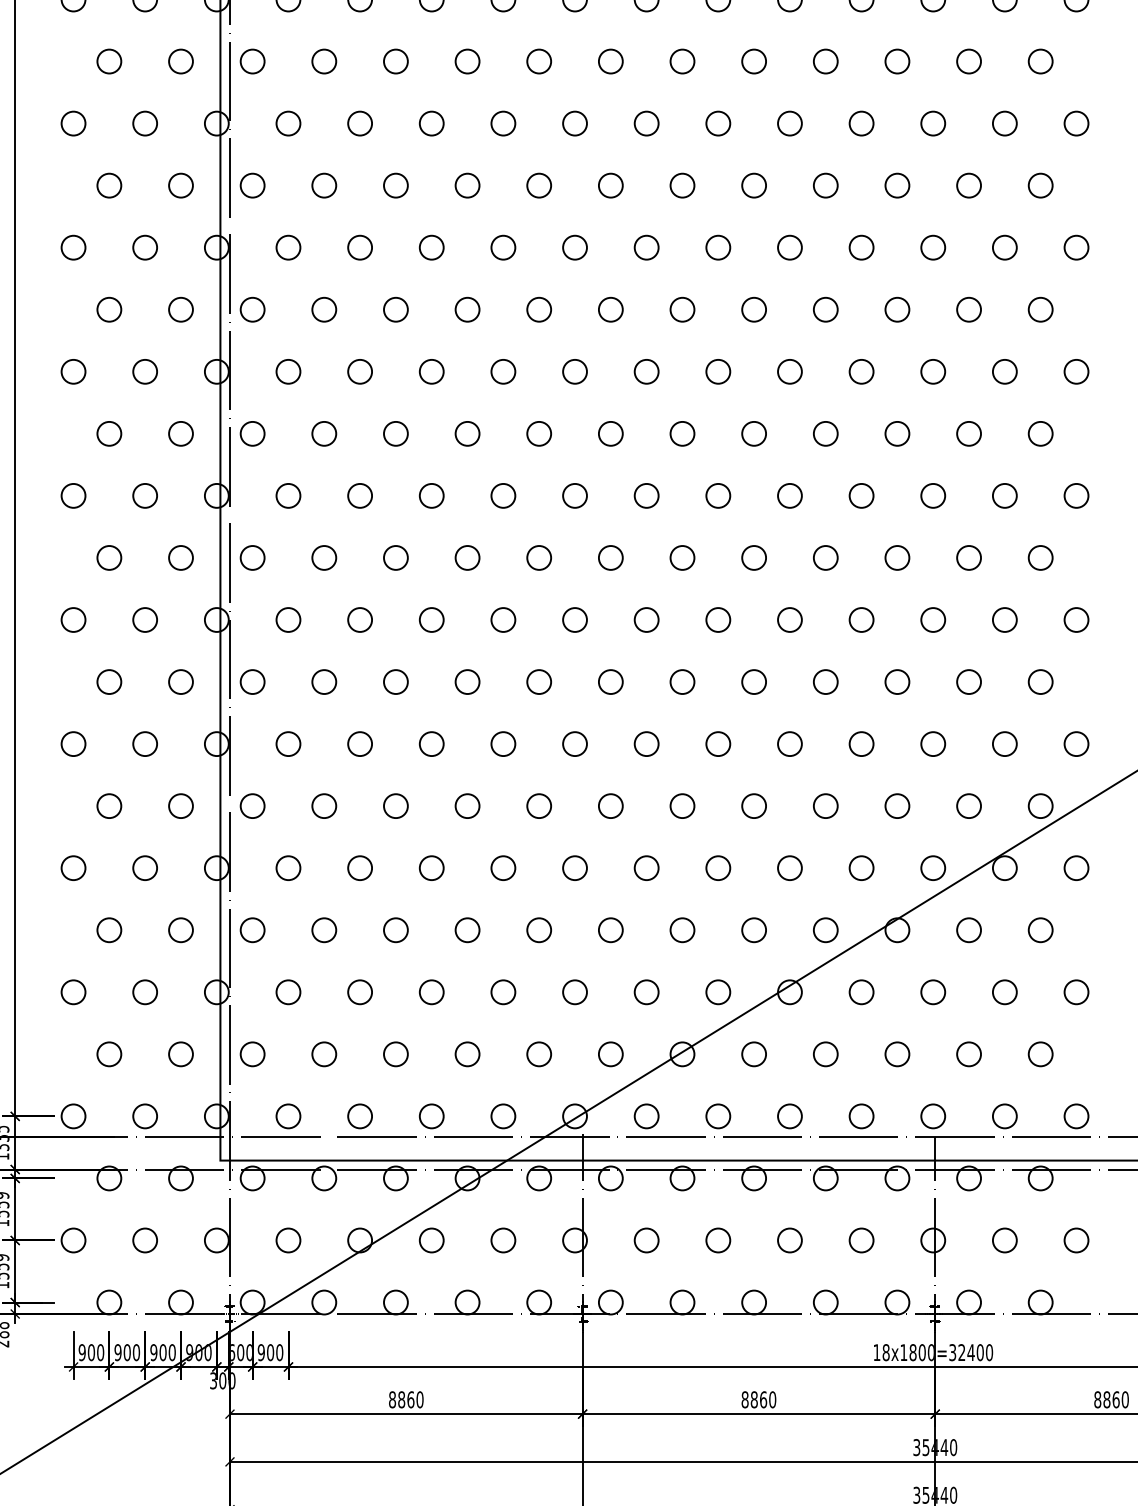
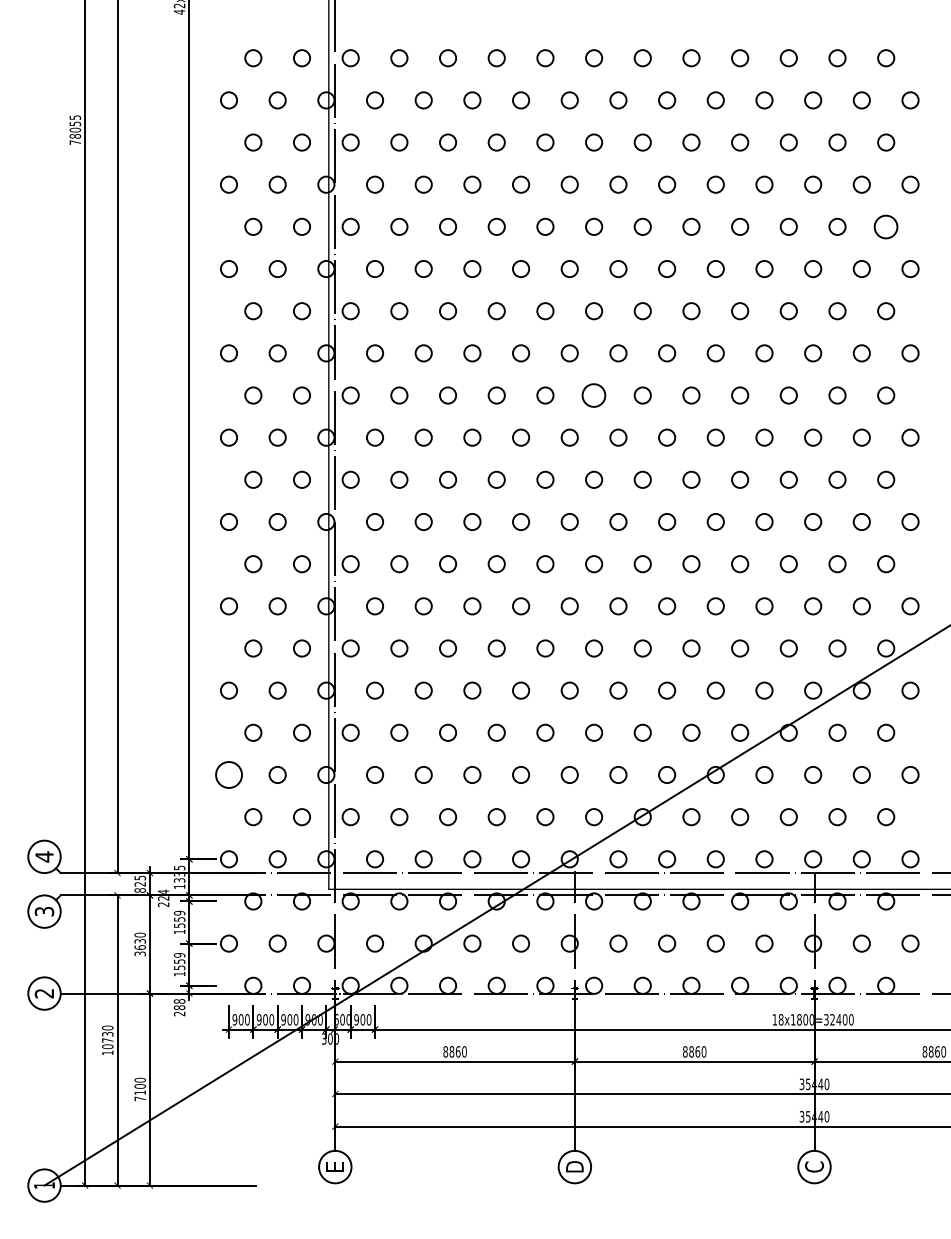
circle: (1041, 185) -> (886, 226), size x1.4
circle: (611, 433) -> (594, 395), size x1.4
circle: (72, 991) -> (228, 774), size x1.6

